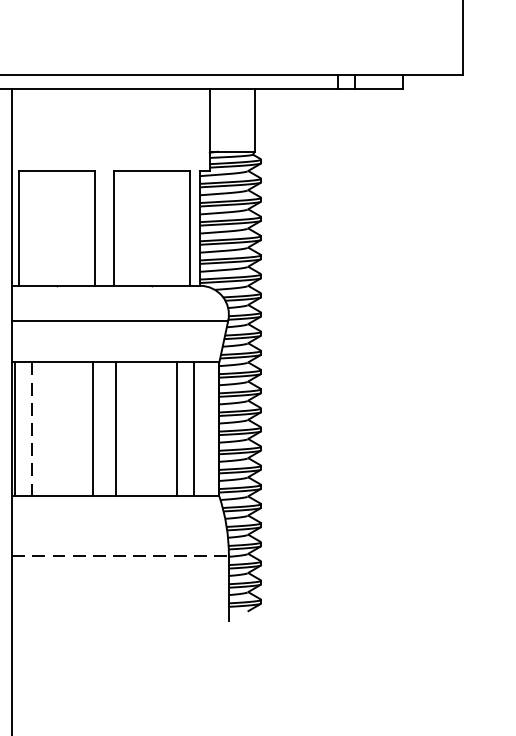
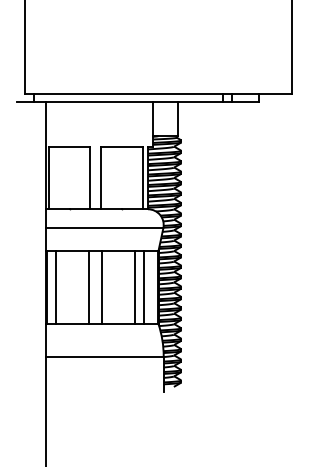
line: (32, 429) -> (56, 287), dashed -> solid
line: (122, 555) -> (105, 356), dashed -> solid

